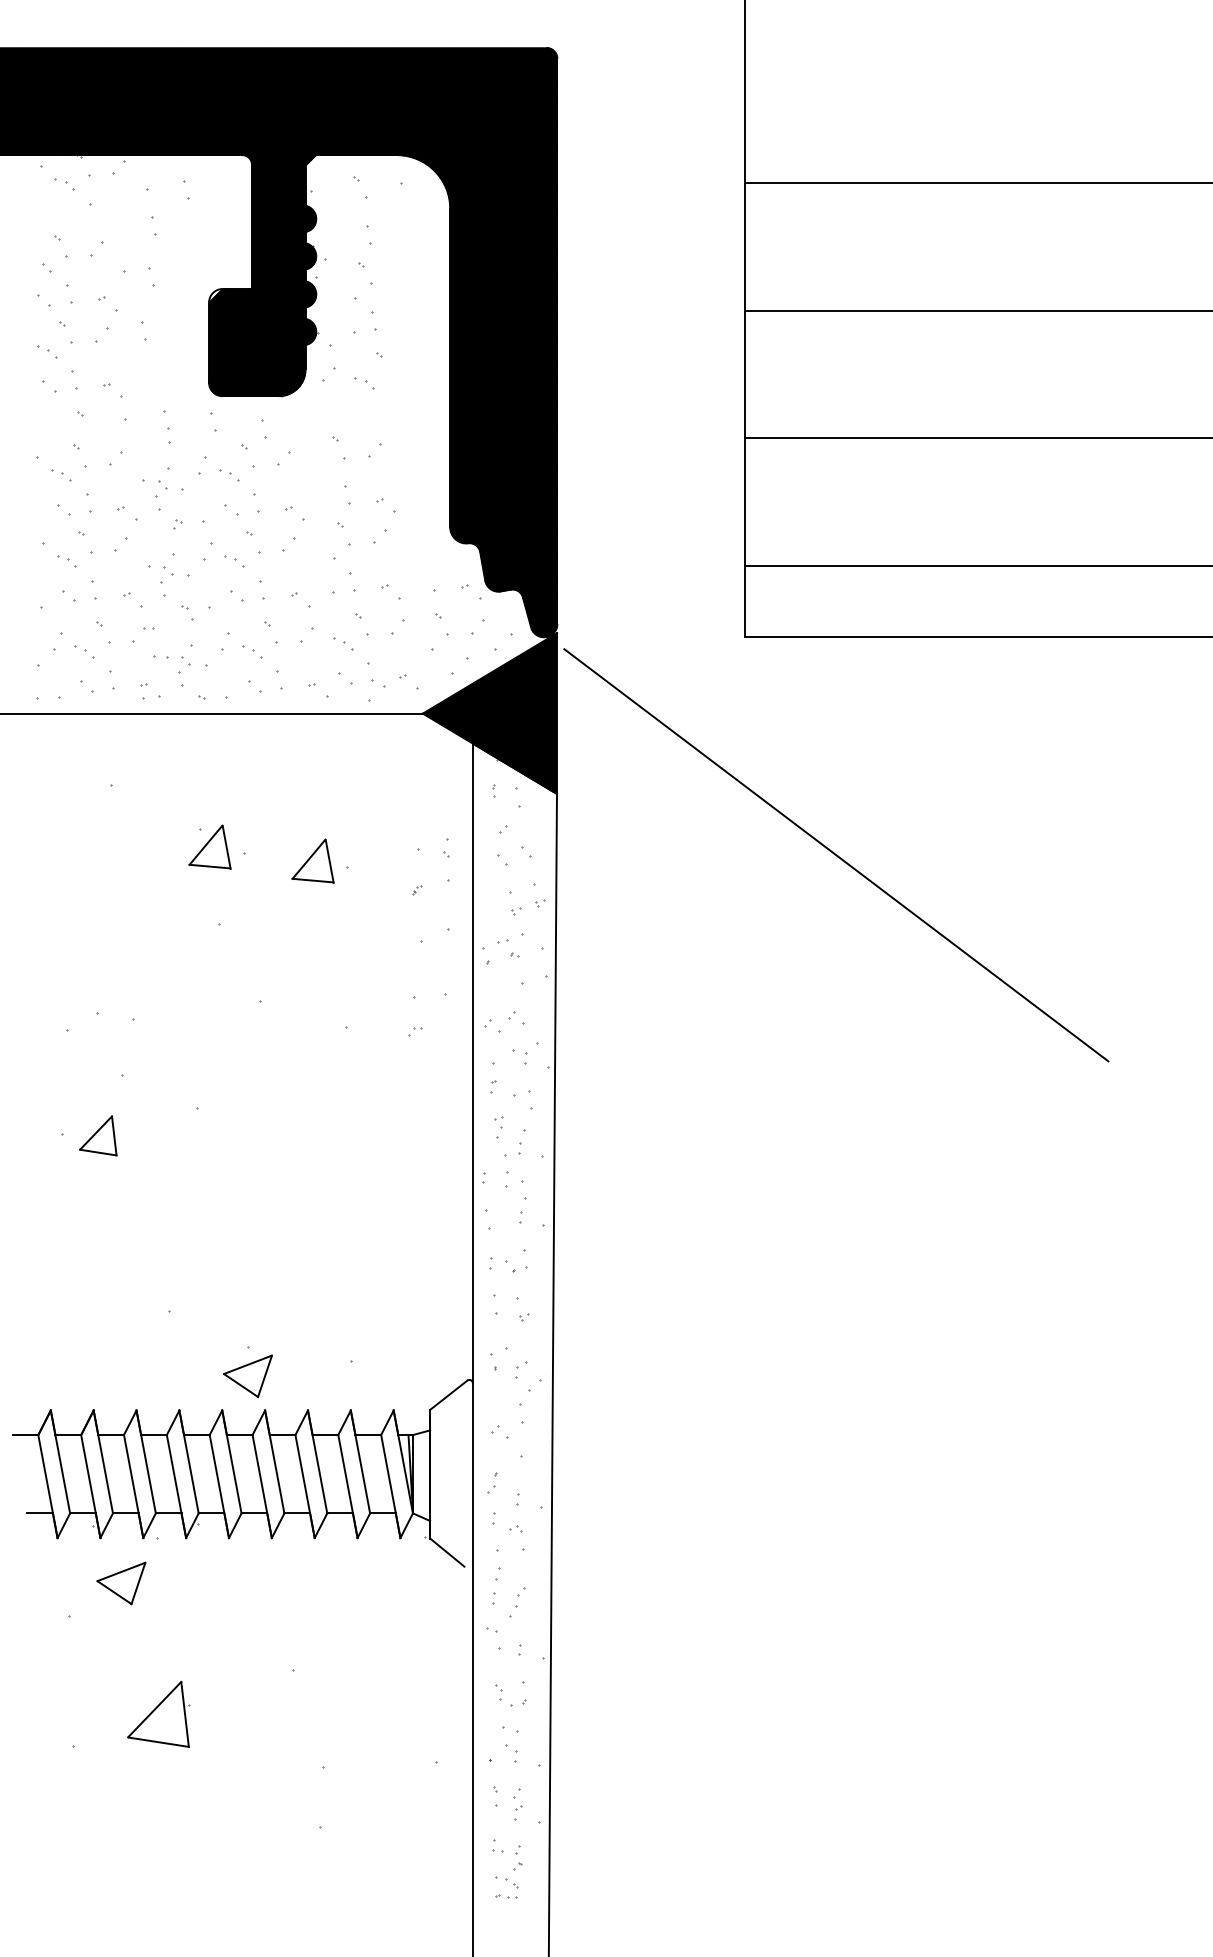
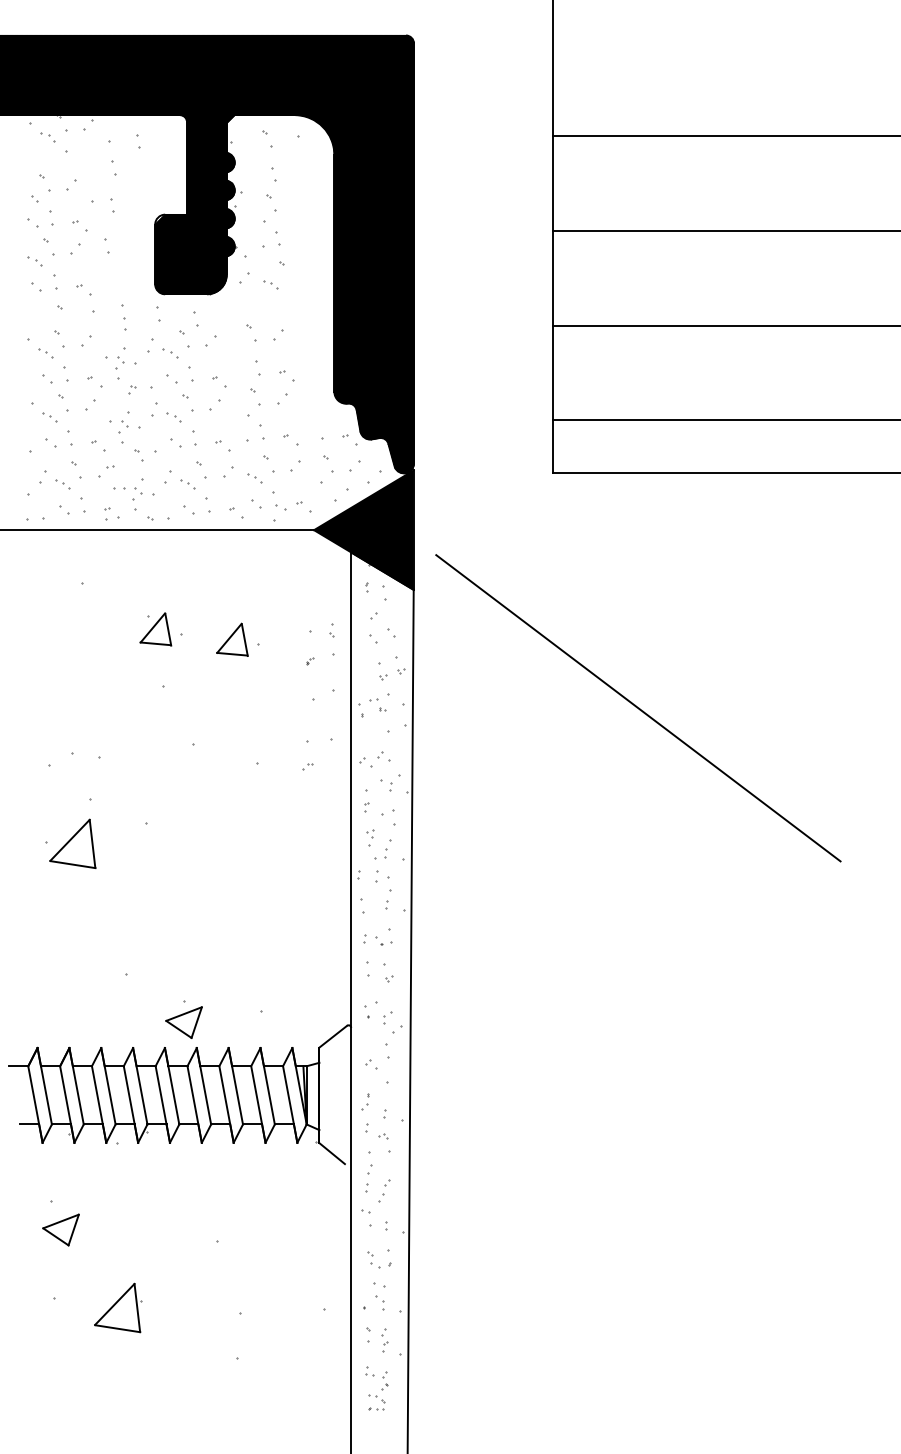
line: (836, 855) -> (638, 708), moved
part: (98, 1135) -> (73, 843), size x1.67
part: (121, 1583) -> (61, 1230), moved
part: (158, 1713) -> (117, 1307), moved

